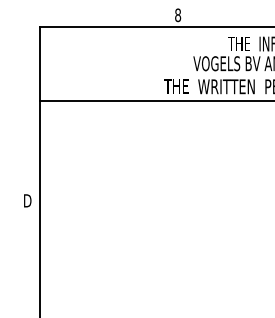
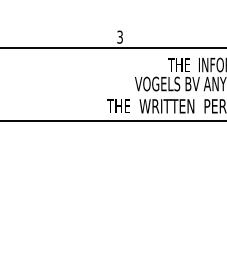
text: (178, 14) -> (120, 36), 8 -> 3

